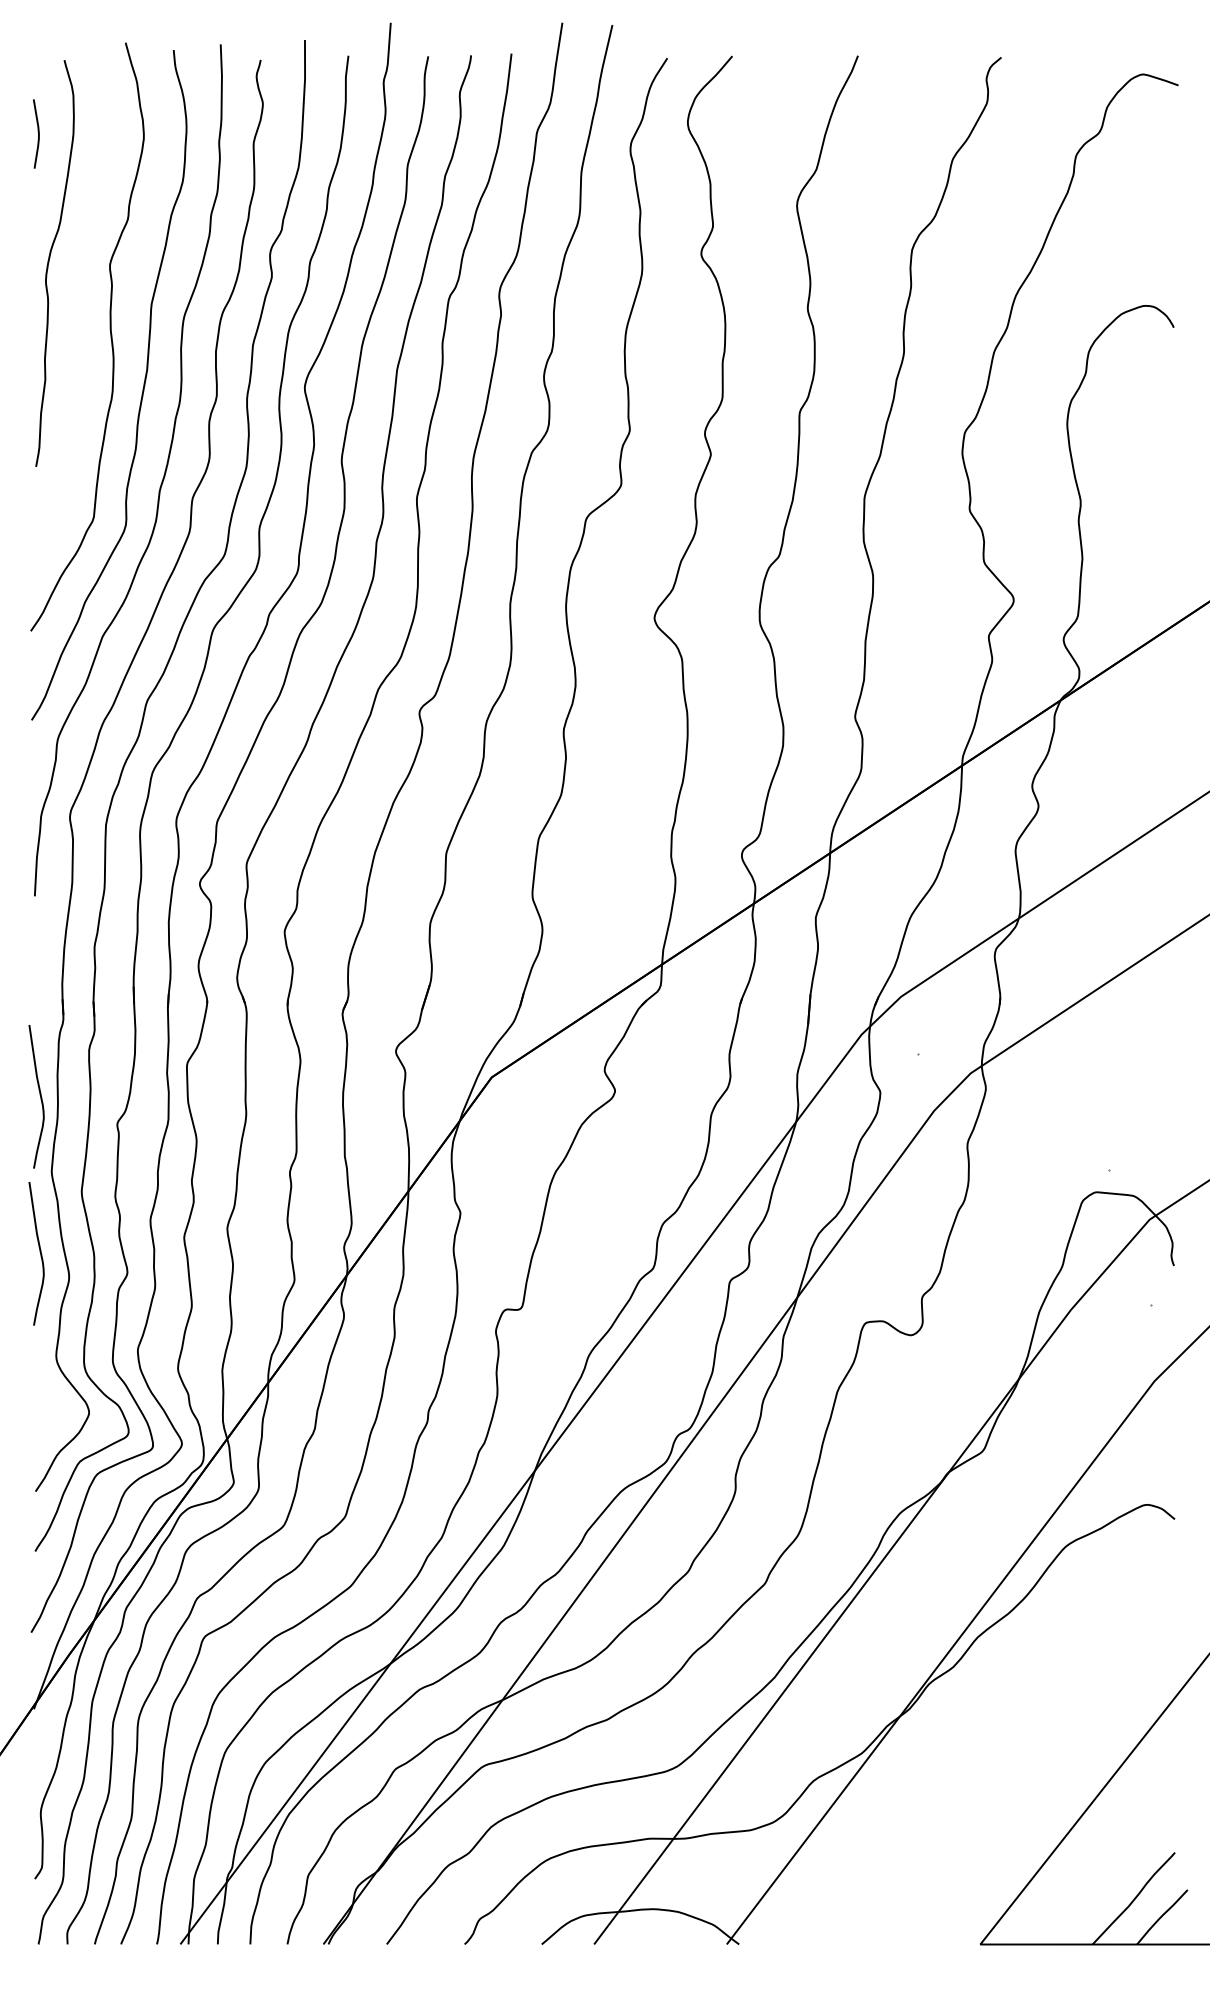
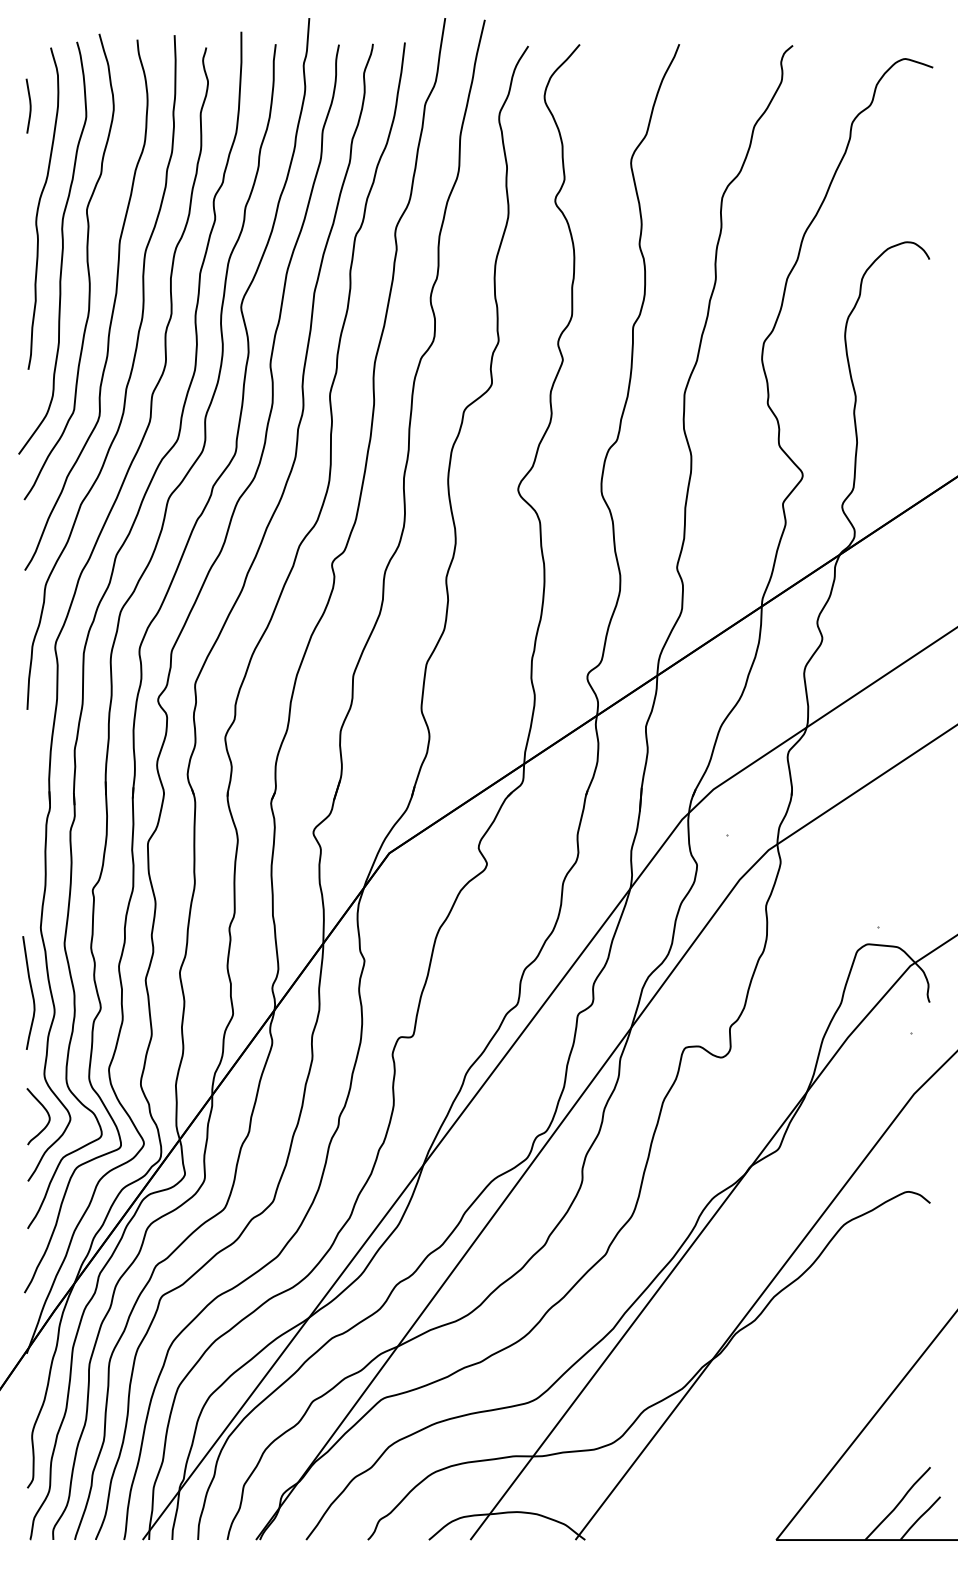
curve: (78, 313) -> (62, 248), added
curve: (39, 1095) -> (31, 867), removed
curve: (58, 1403) -> (46, 1111), added

